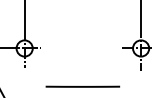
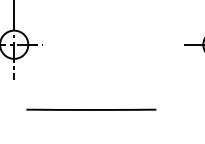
line: (82, 86) -> (90, 109), moved

